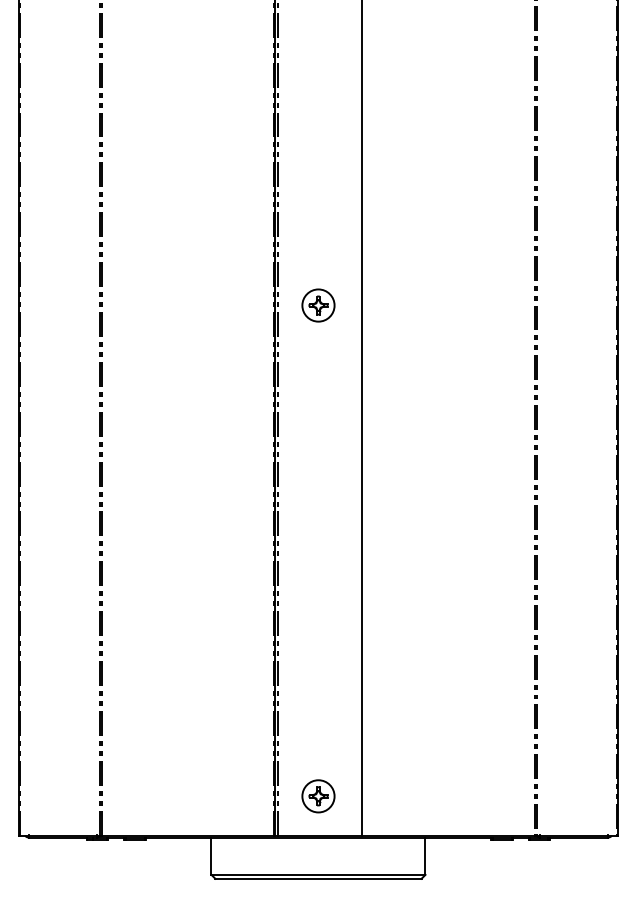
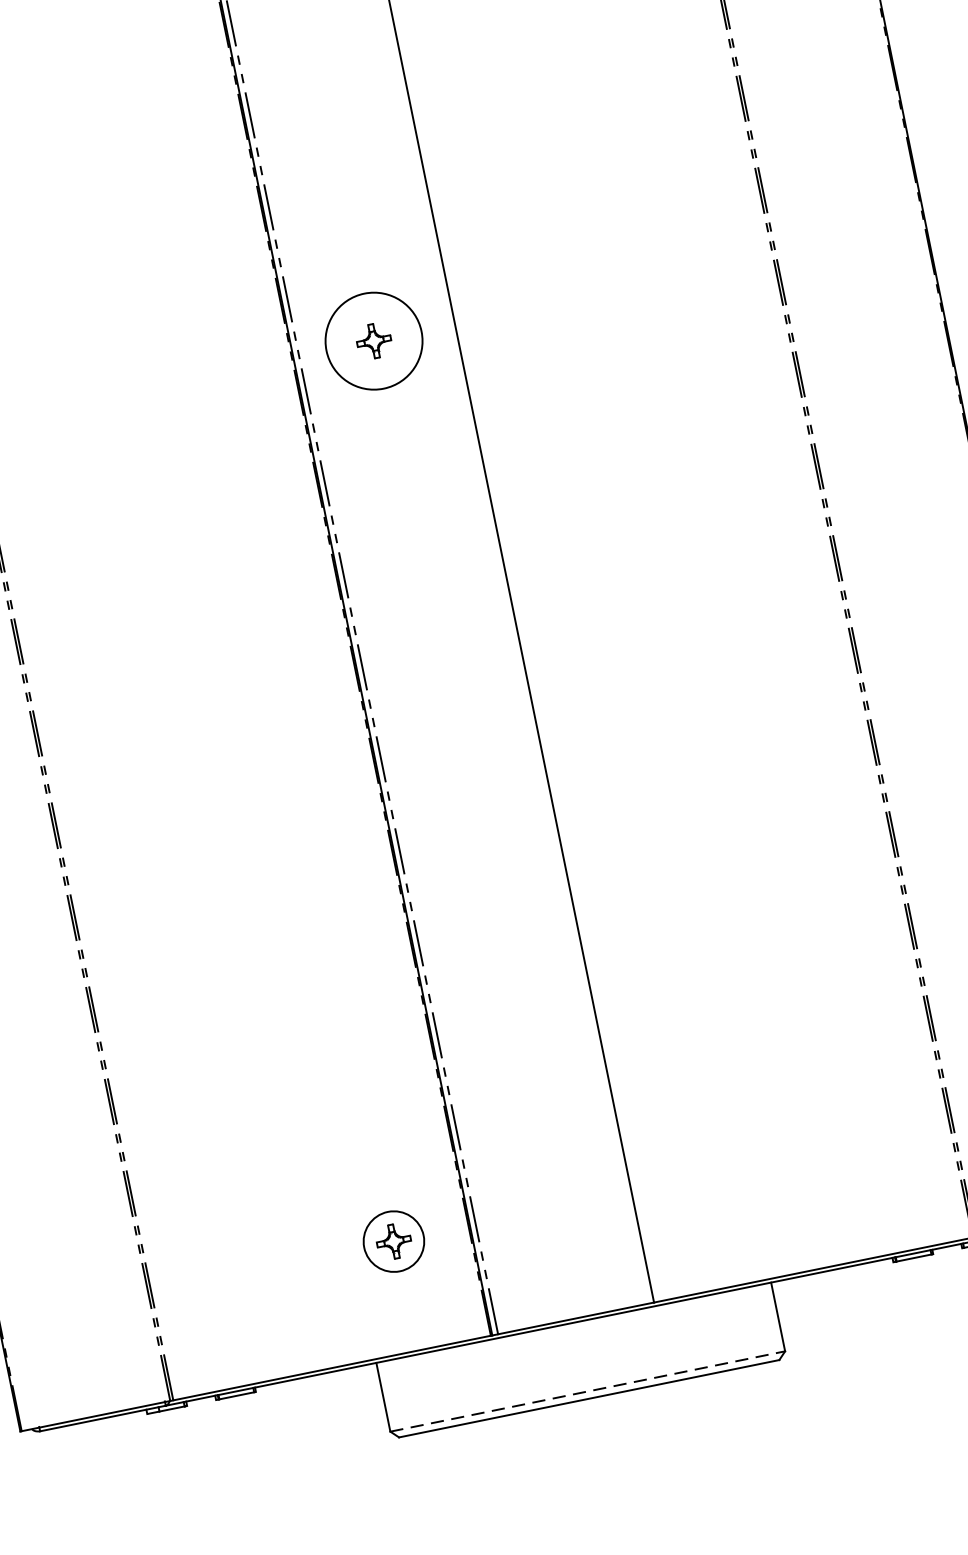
circle: (318, 305) -> (374, 341), size x1.6
part: (318, 796) -> (394, 1241), moved
line: (318, 874) -> (587, 1390), solid -> dashed

